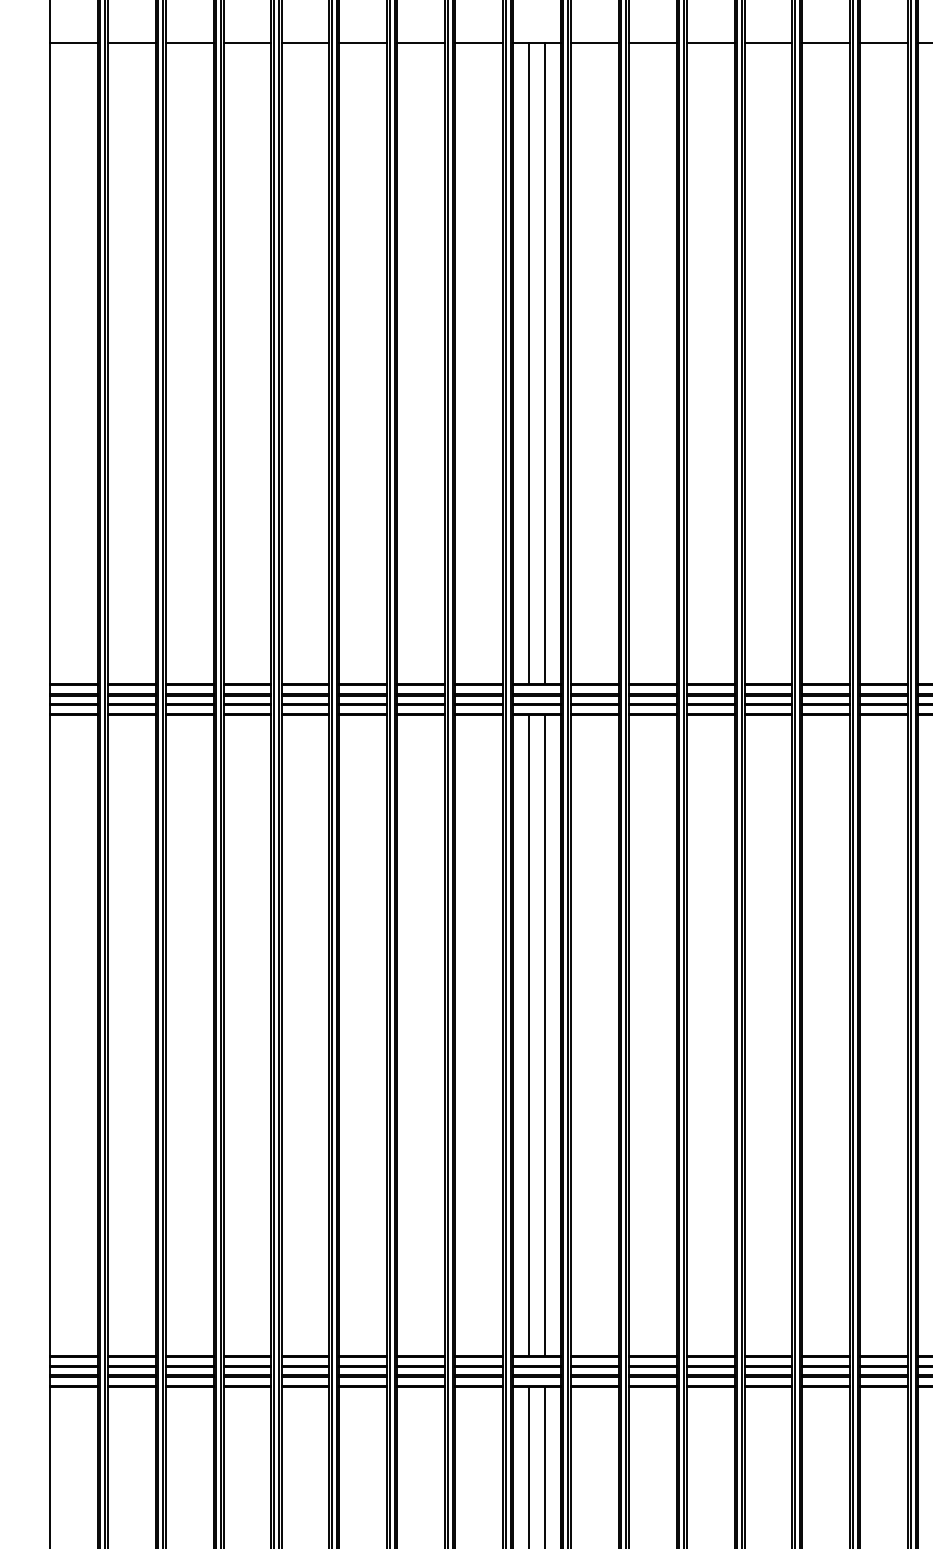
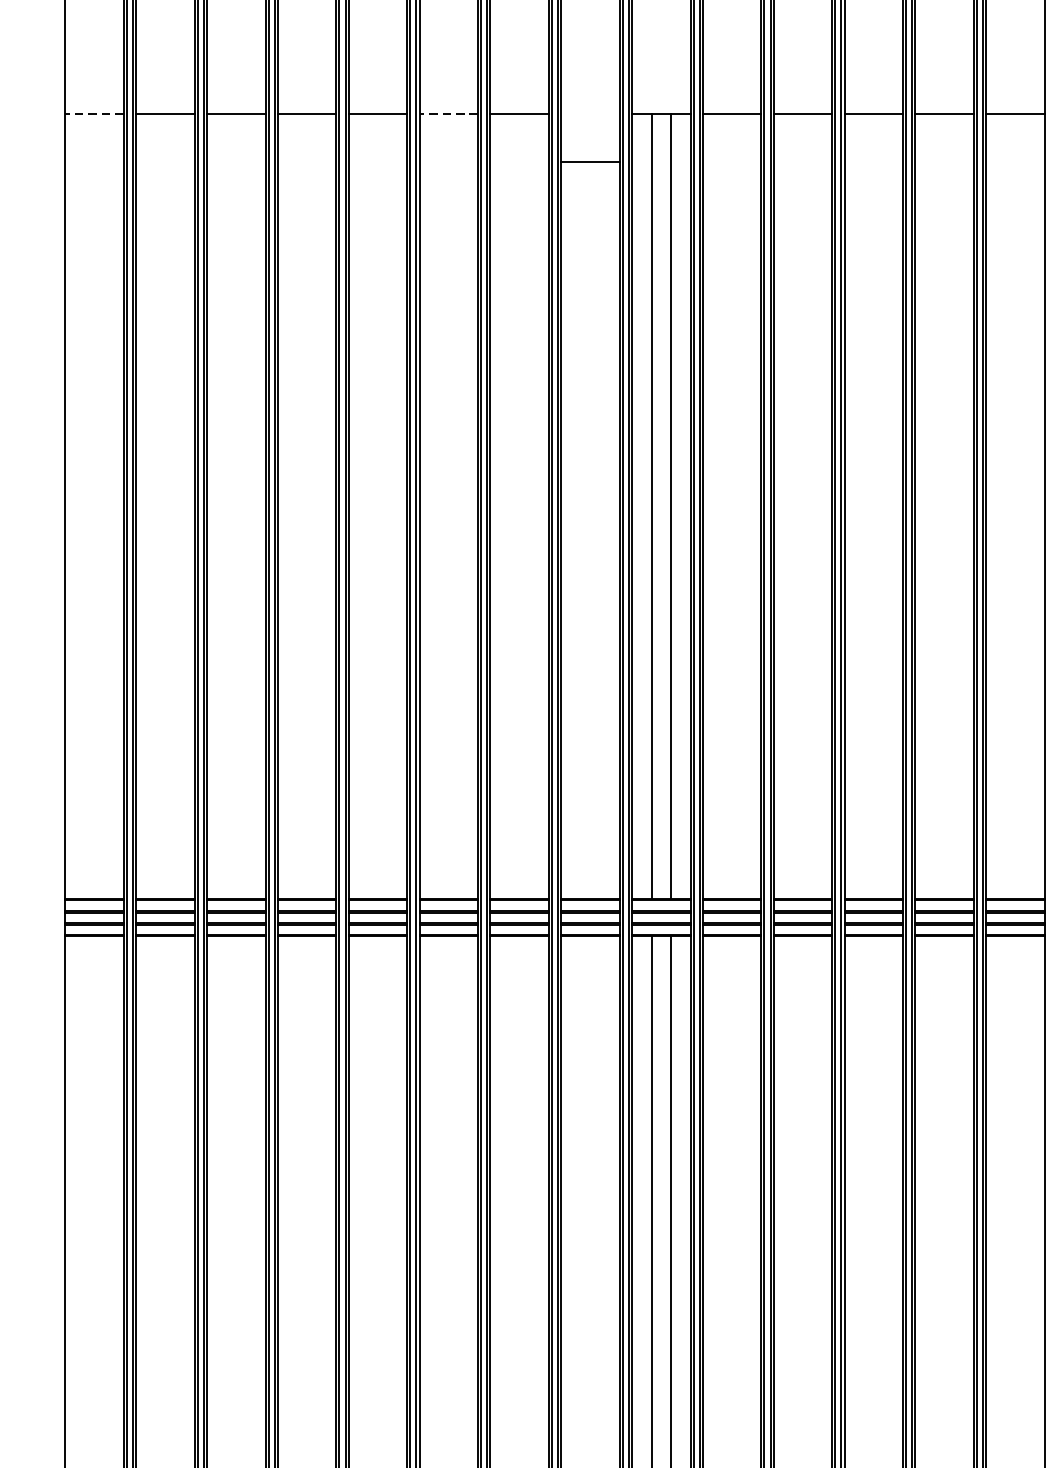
line: (73, 42) -> (94, 113), solid -> dashed
line: (363, 42) -> (448, 113), solid -> dashed
line: (479, 42) -> (590, 161), moved

